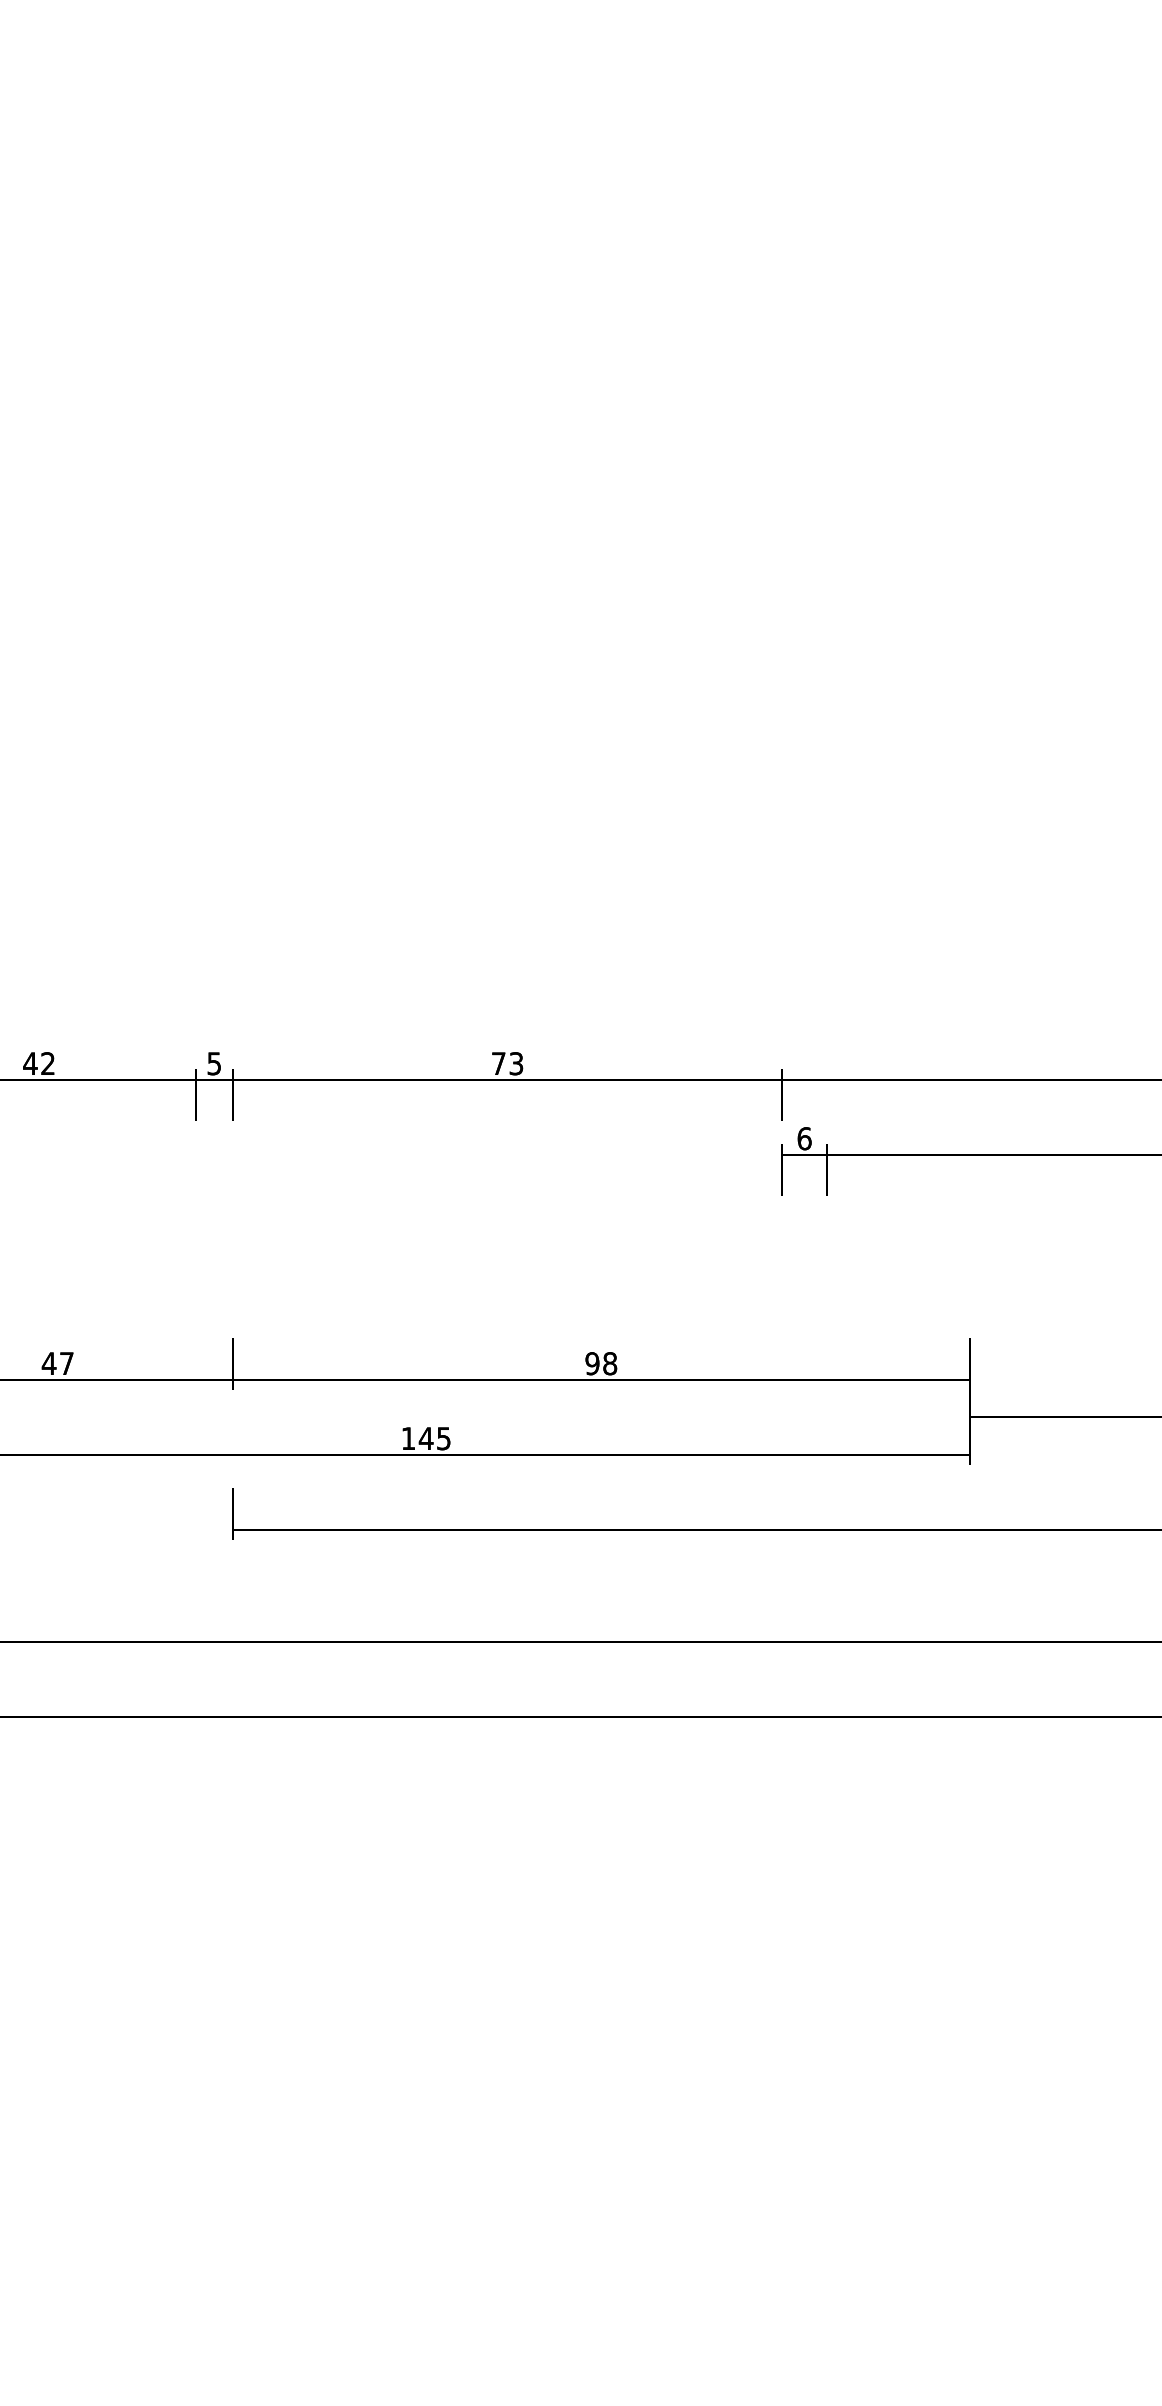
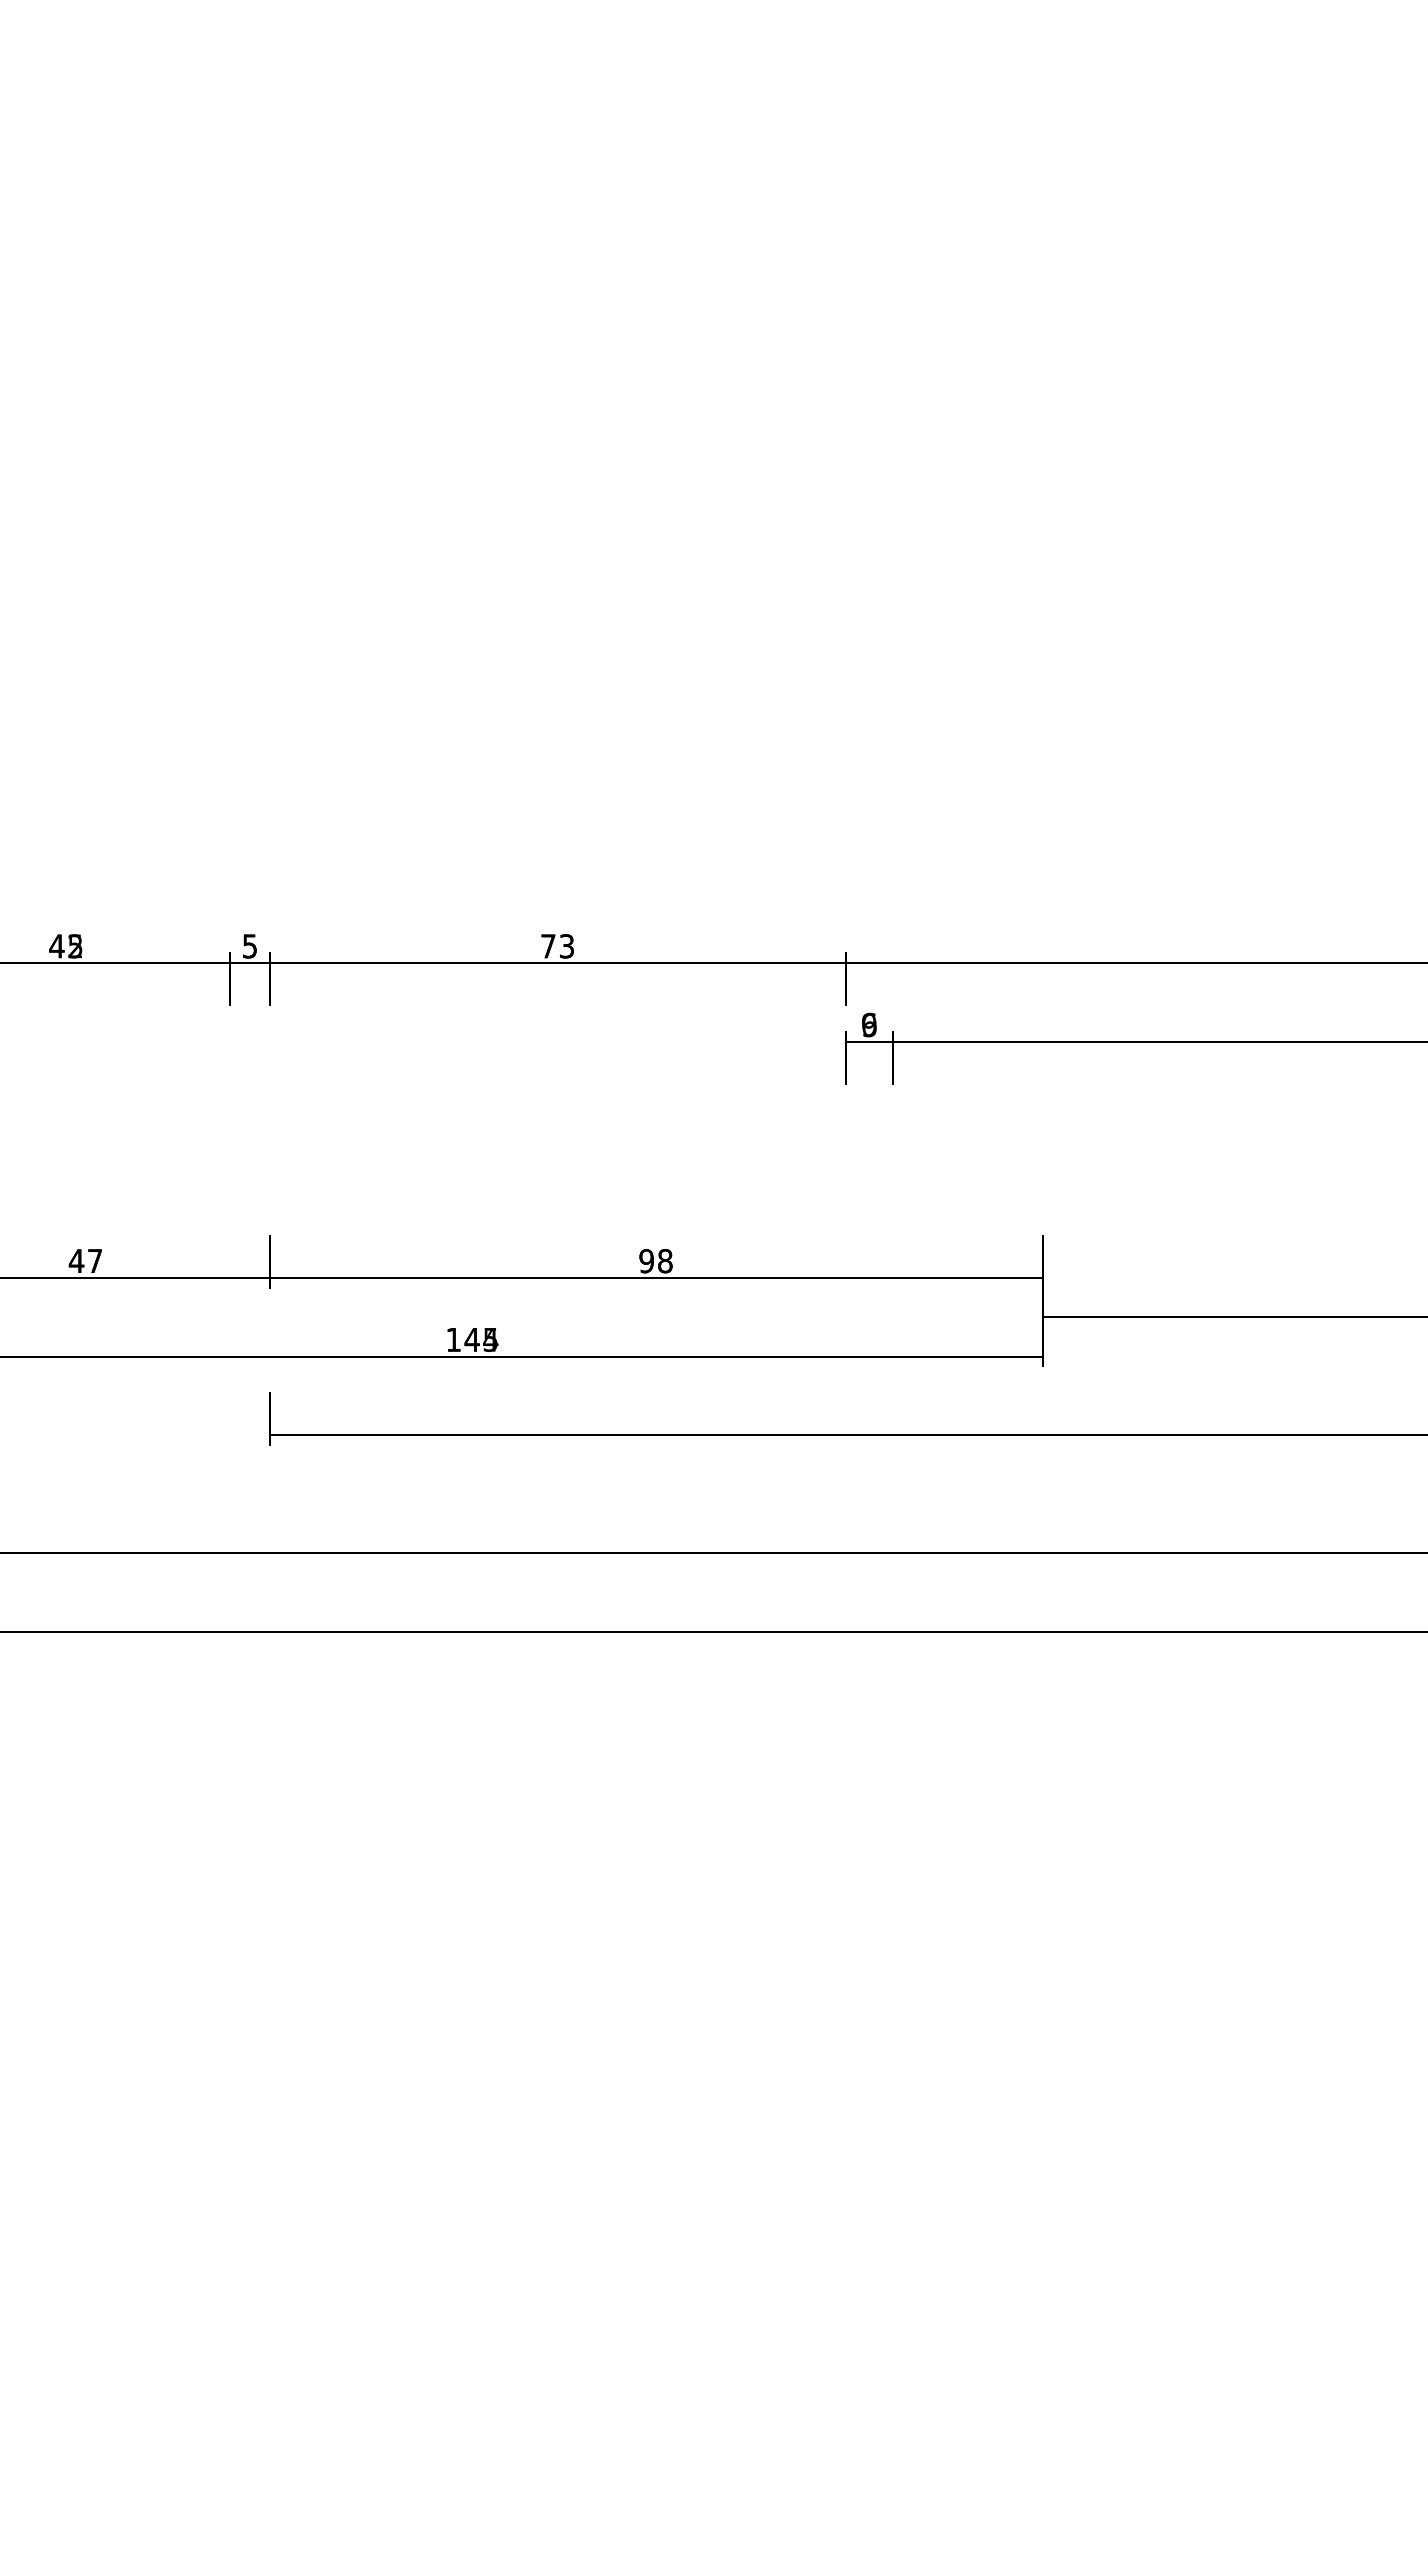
text: (48, 1063) -> (75, 946), 42 -> 45
text: (804, 1138) -> (869, 1024), 6 -> 9
text: (443, 1438) -> (490, 1339), 145 -> 144

